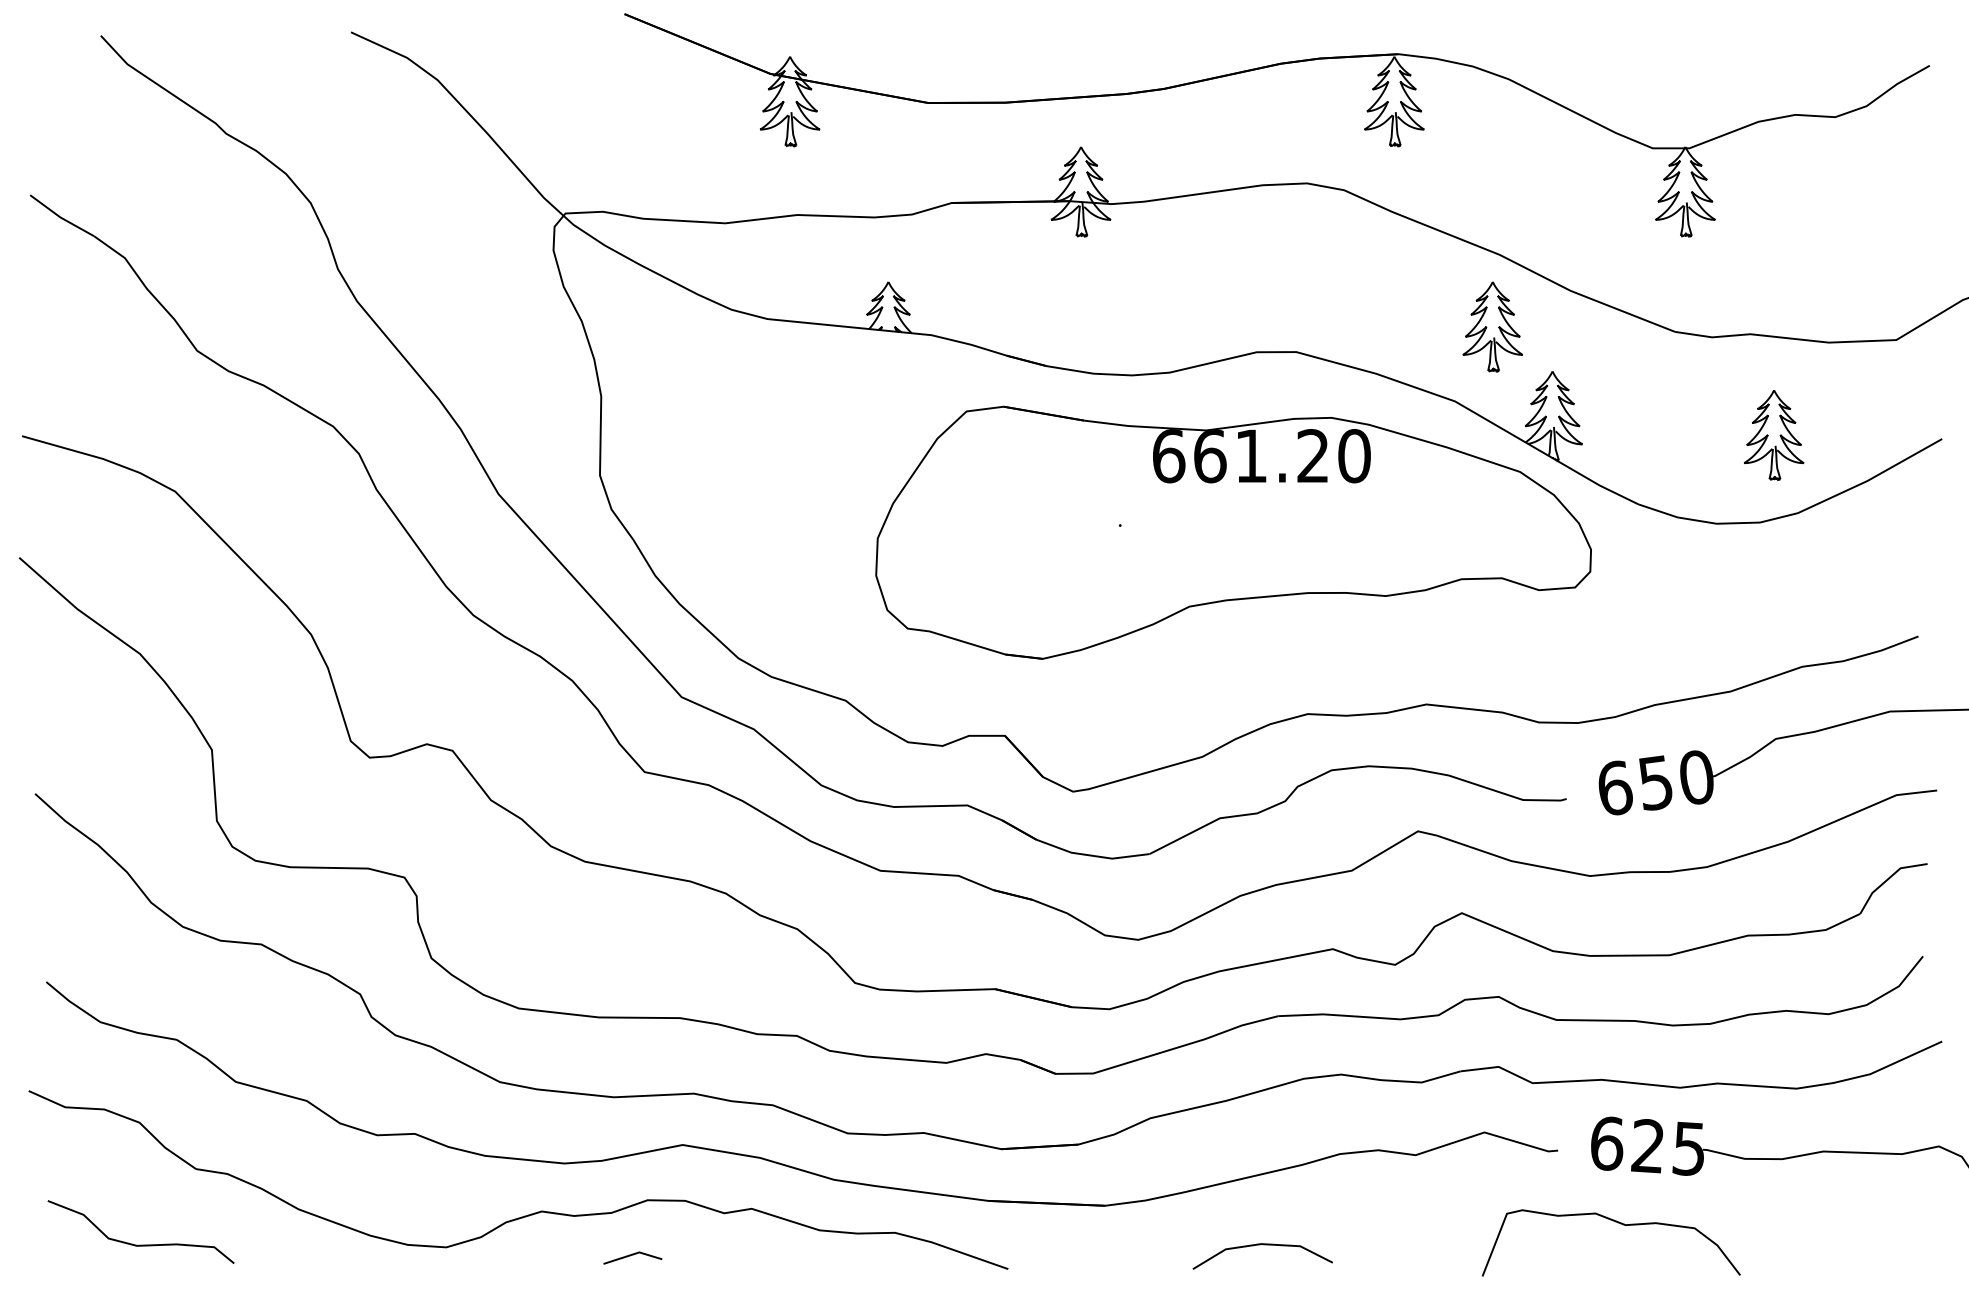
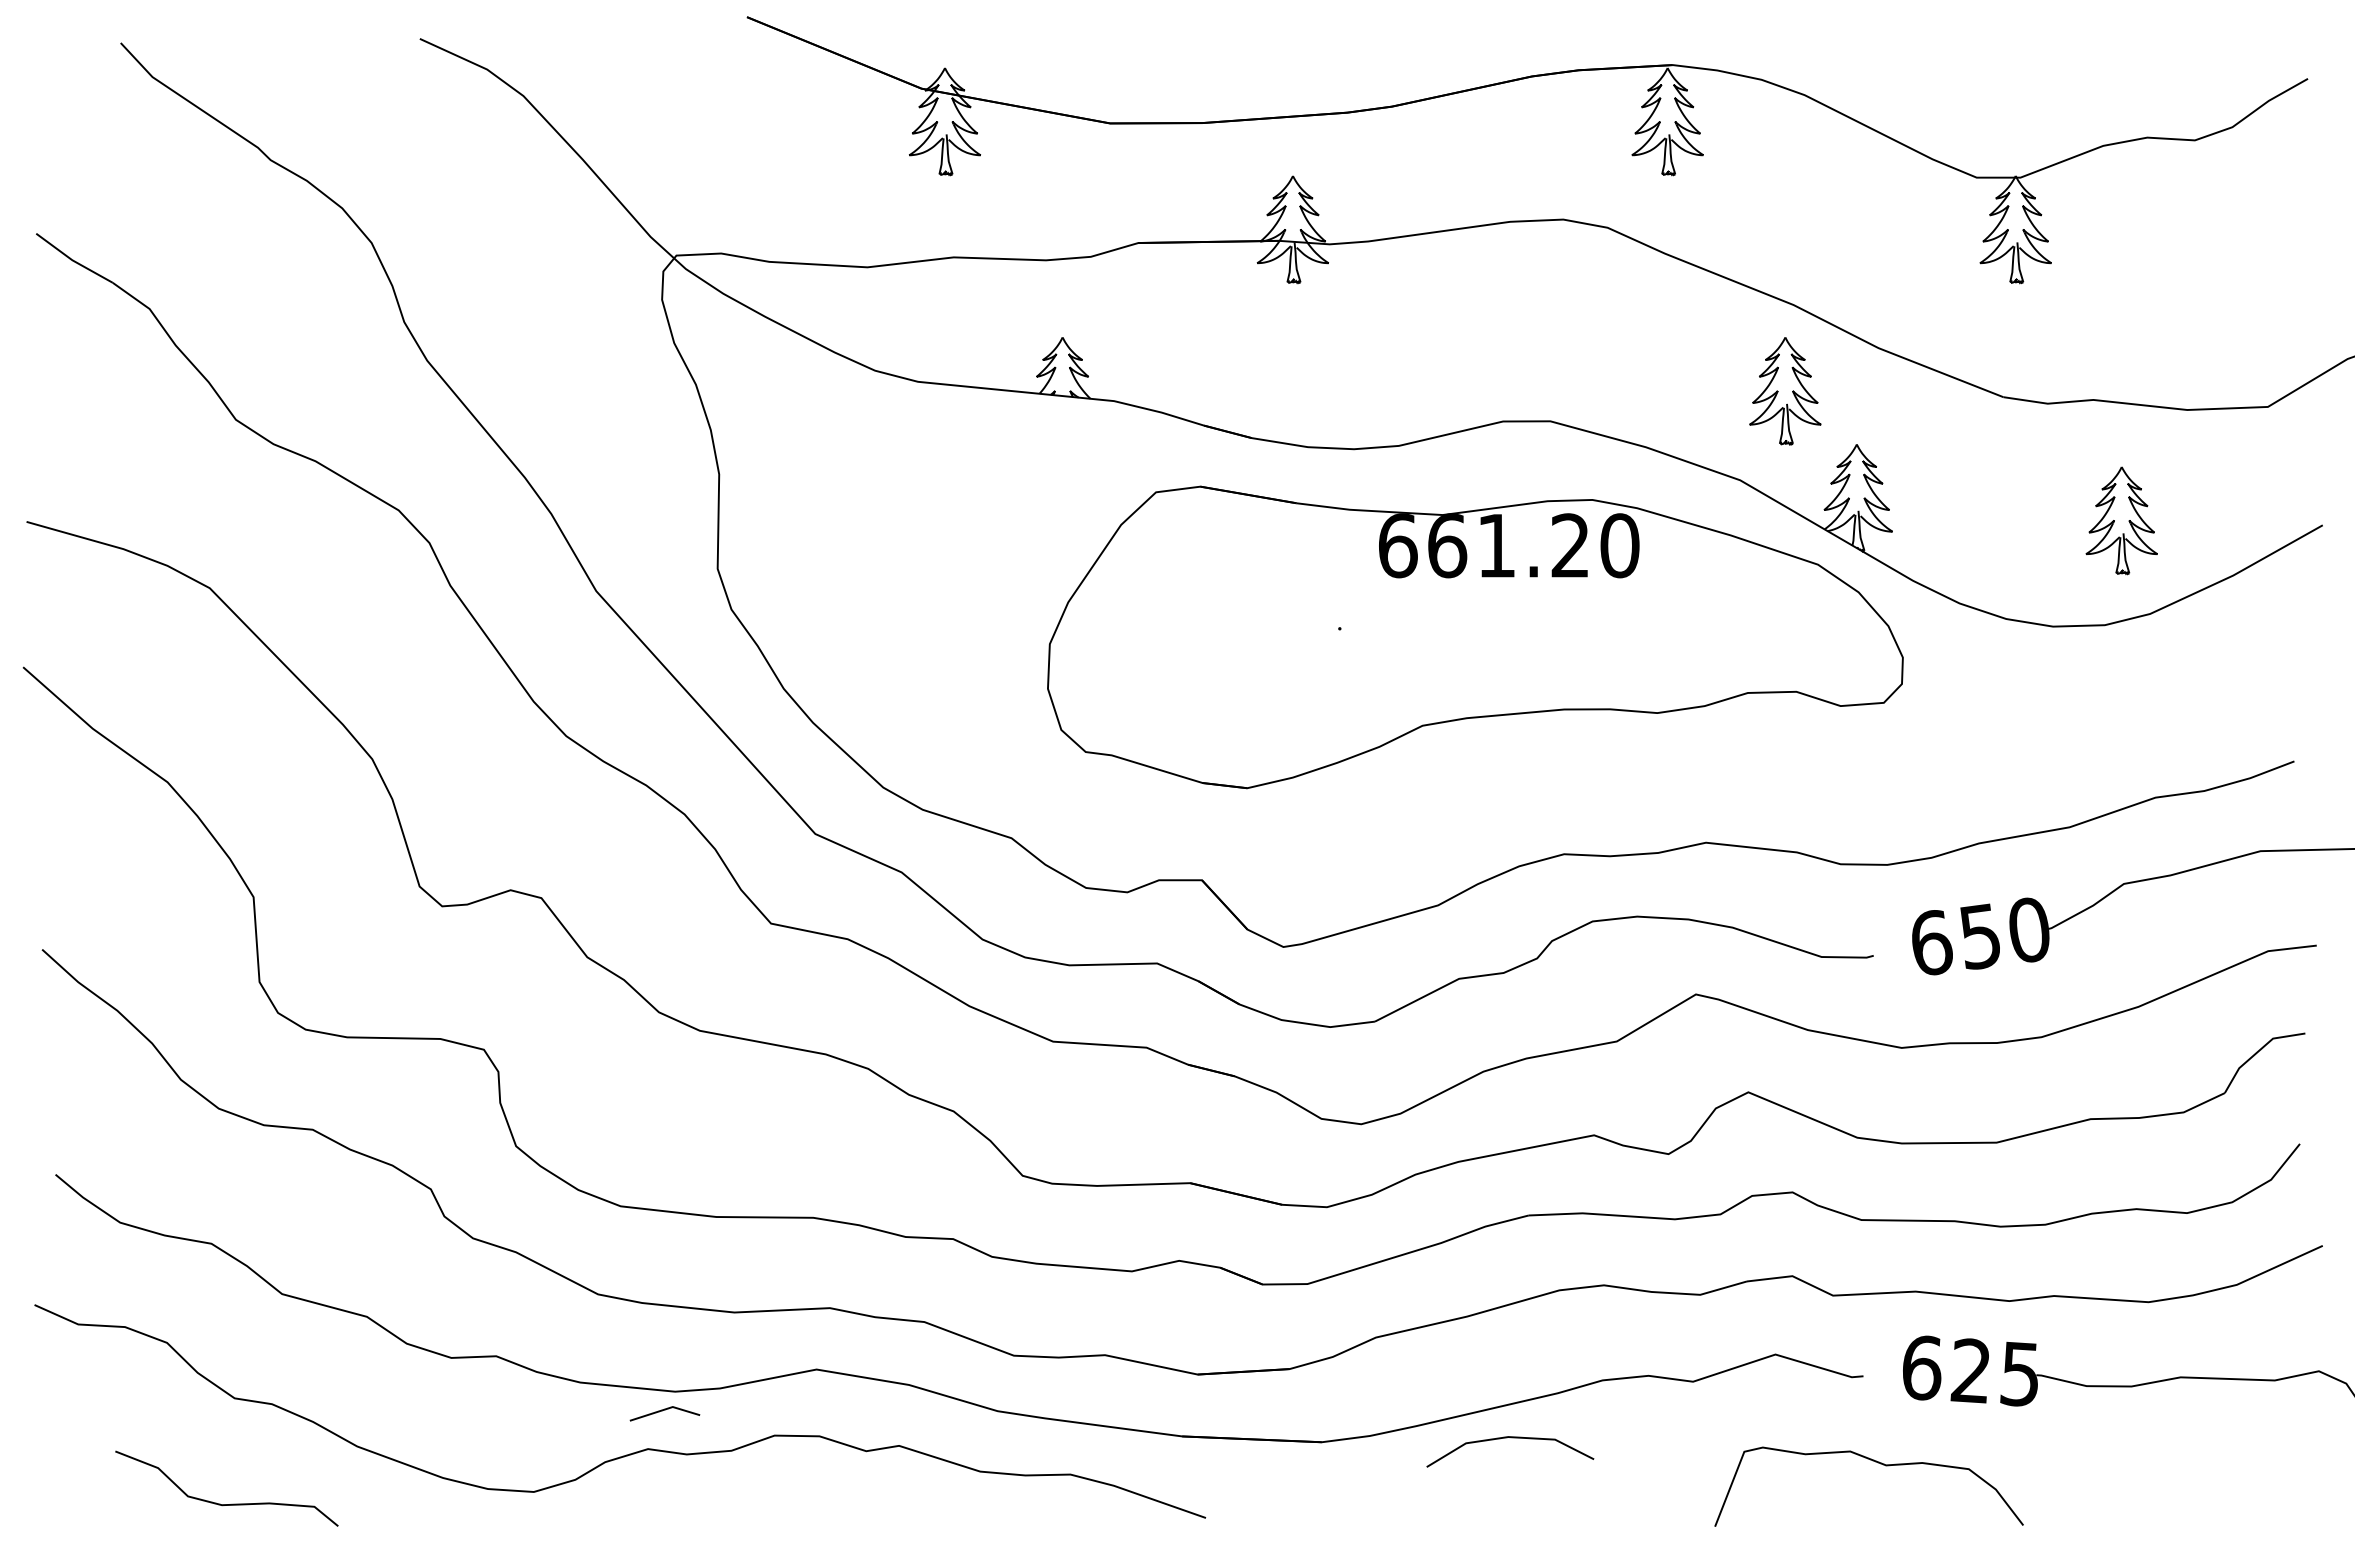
curve: (1616, 1222) -> (1875, 1462), moved
curve: (144, 1244) -> (231, 1503), moved
line: (1262, 1245) -> (1510, 1438), moved
line: (630, 1256) -> (662, 1411), moved

